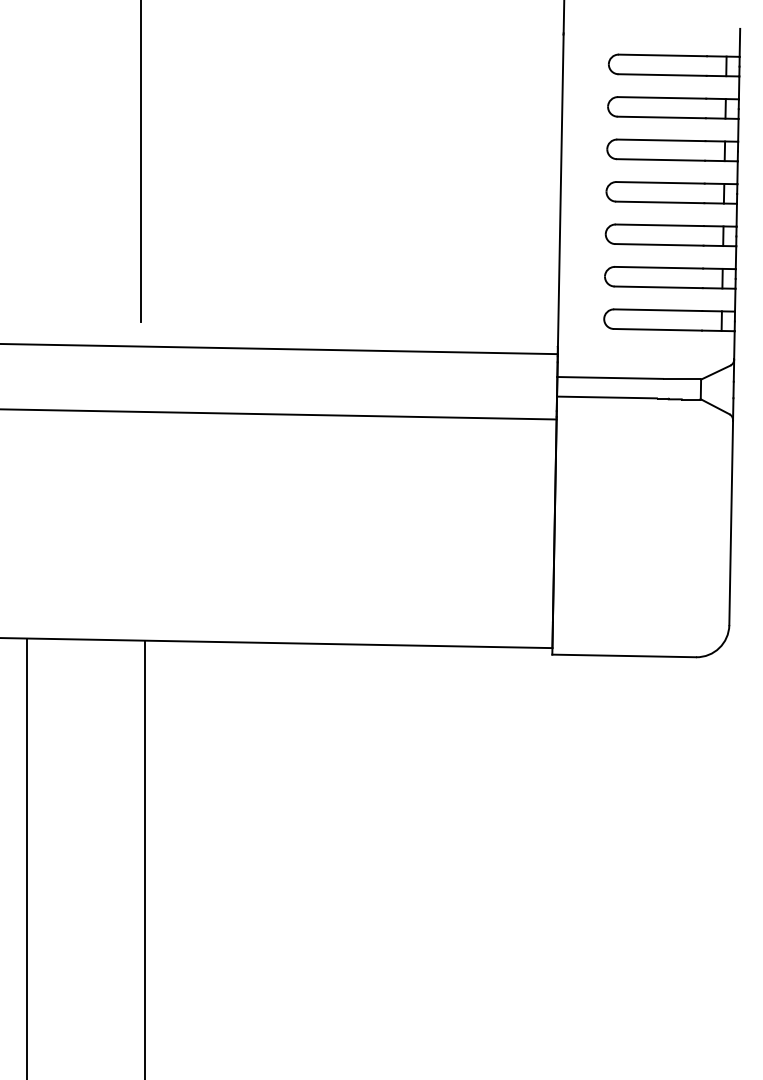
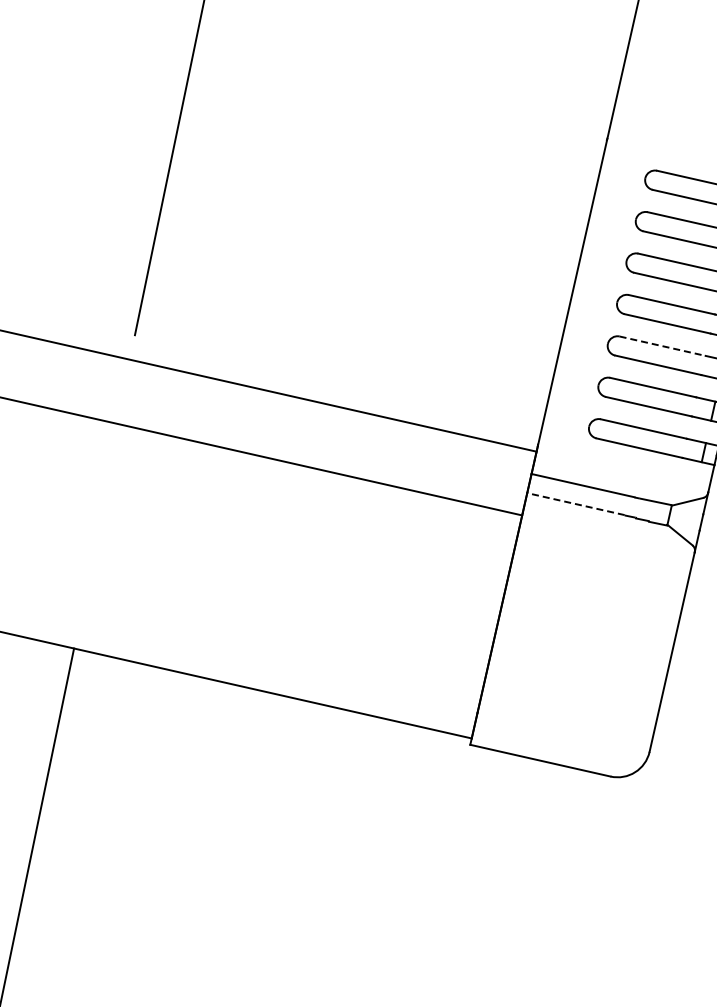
line: (660, 225) -> (663, 346), solid -> dashed
line: (606, 397) -> (575, 504), solid -> dashed

